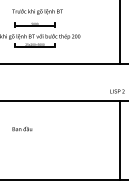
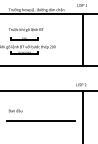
line: (58, 143) -> (40, 120), added

